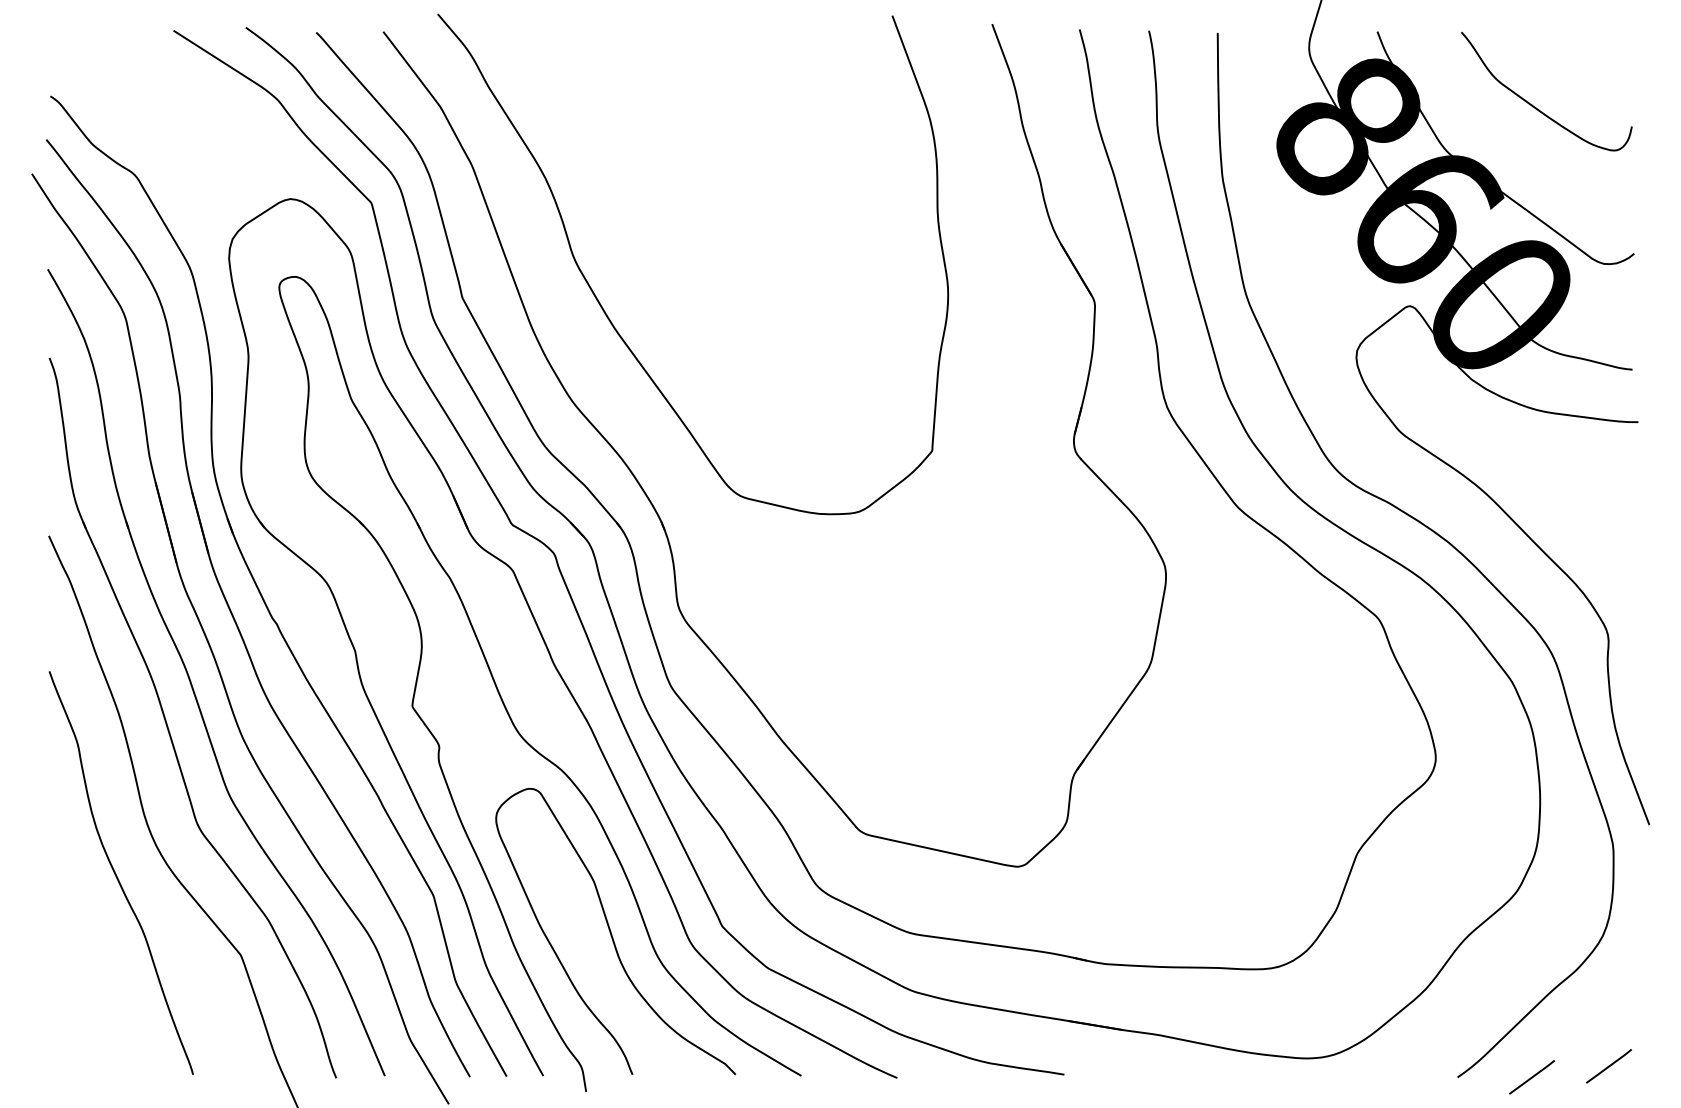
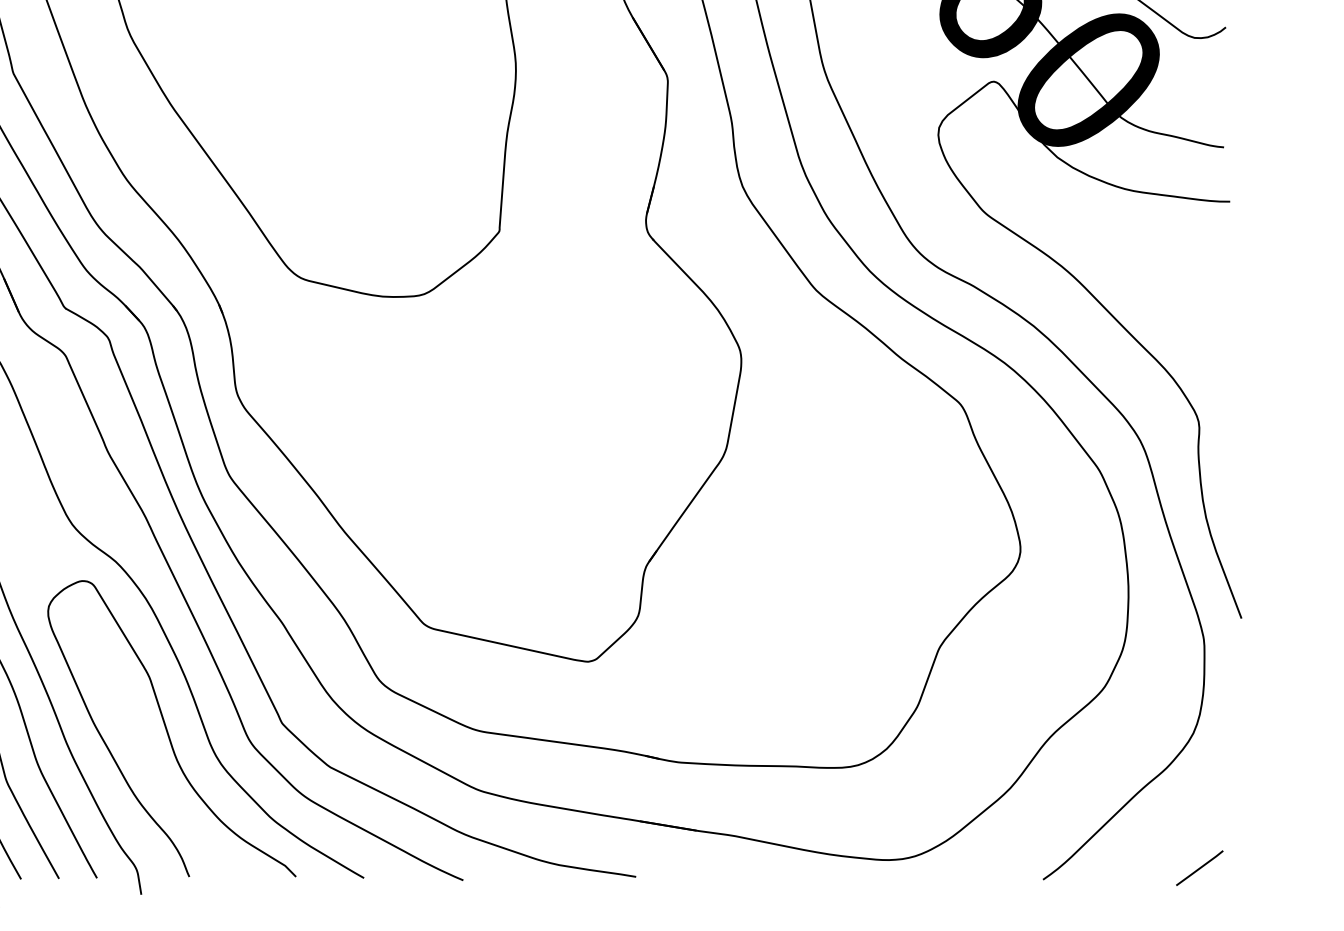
line: (1531, 1077) -> (1119, 879), removed

